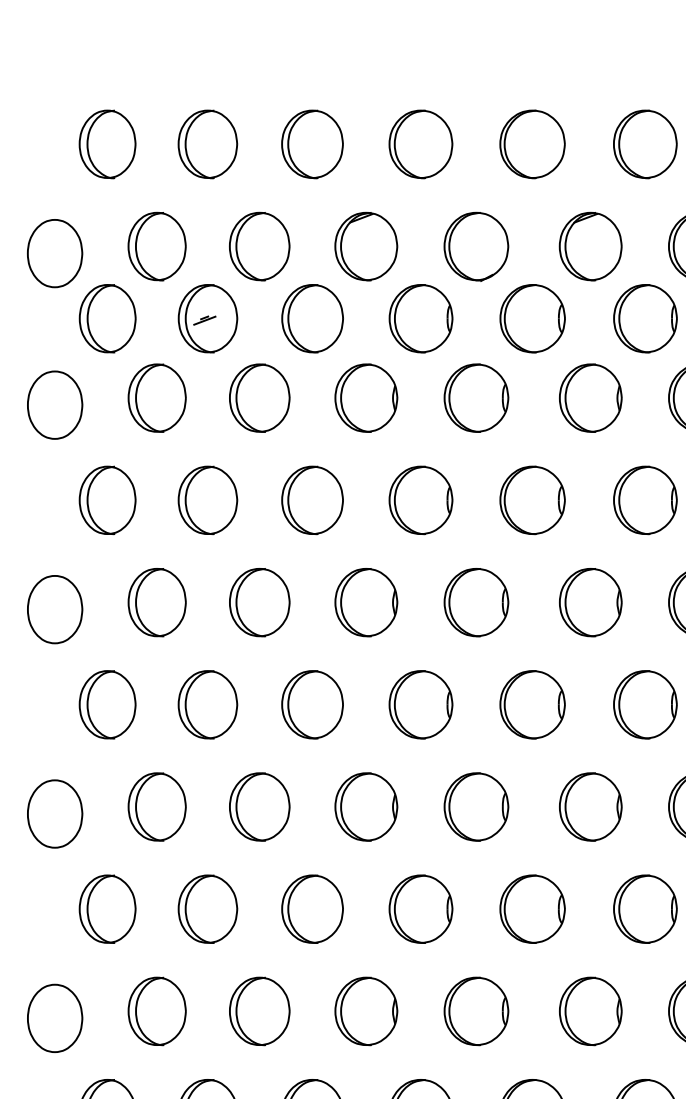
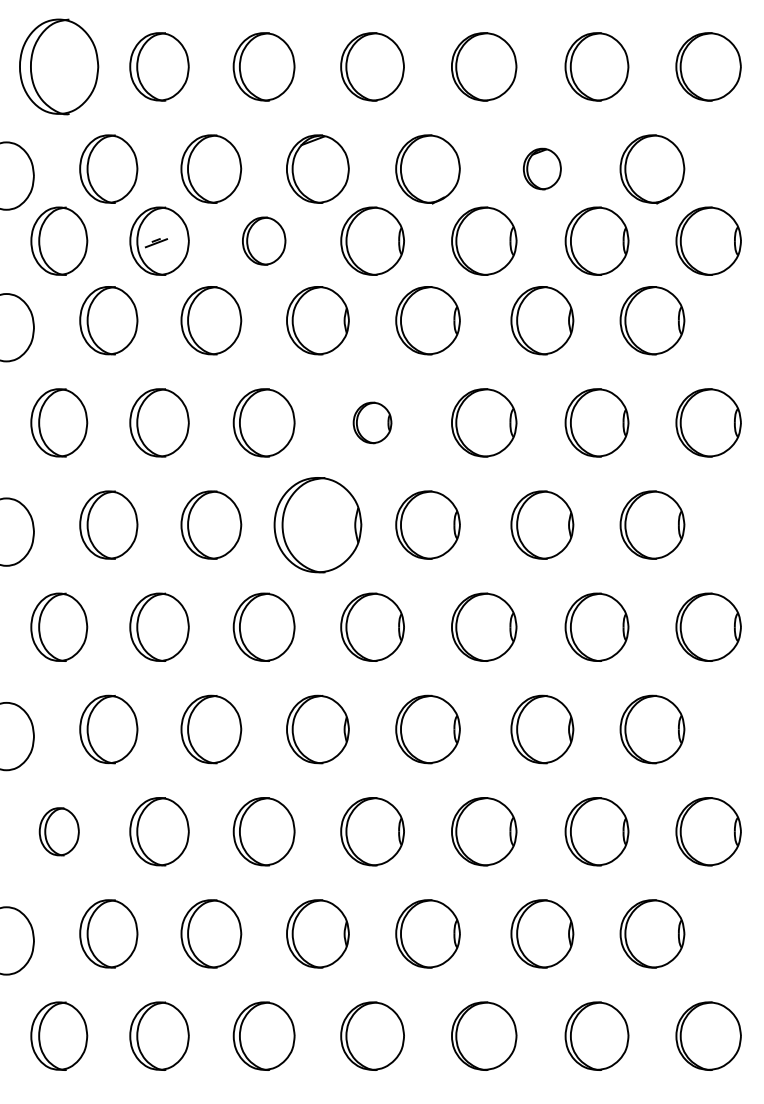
part: (107, 143) -> (59, 66), size x1.4
part: (590, 245) -> (542, 168), size x0.6
part: (311, 317) -> (263, 240), size x0.7
part: (420, 499) -> (372, 422), size x0.6
part: (365, 601) -> (317, 524), size x1.4
part: (107, 908) -> (59, 831), size x0.7

